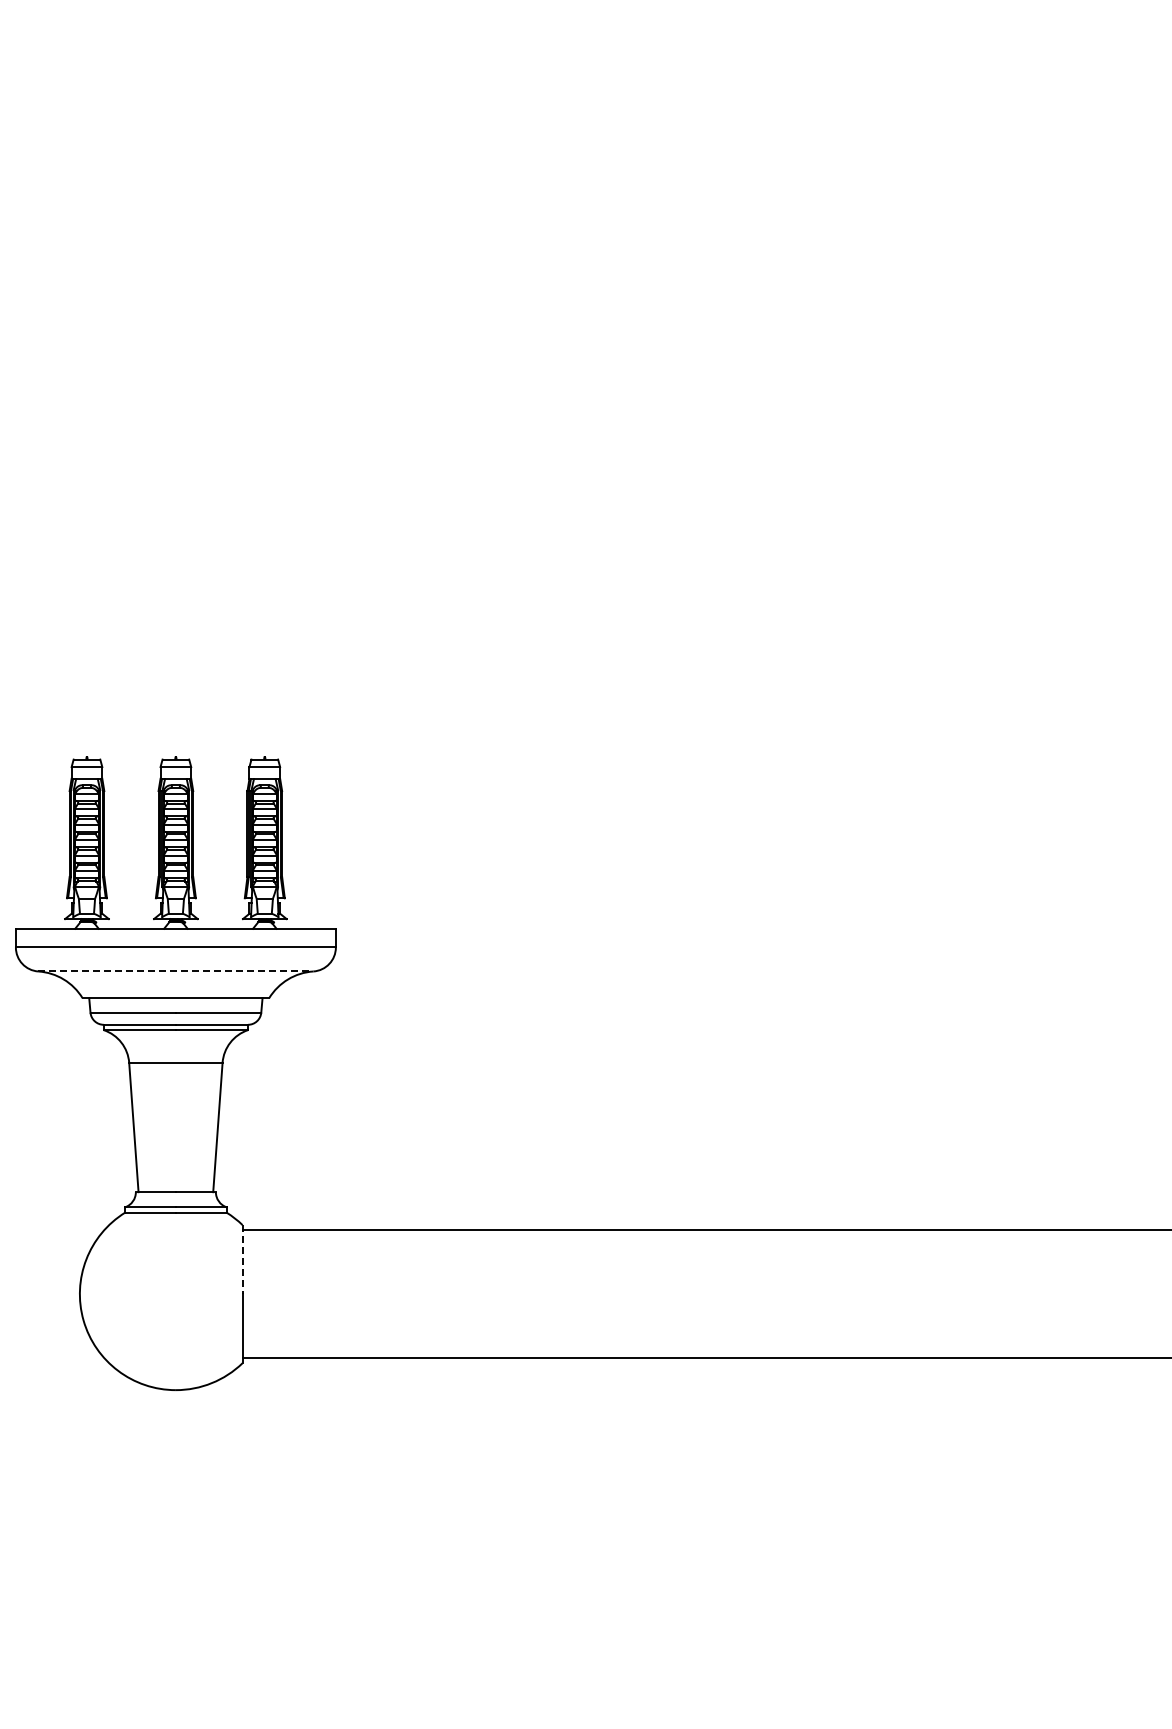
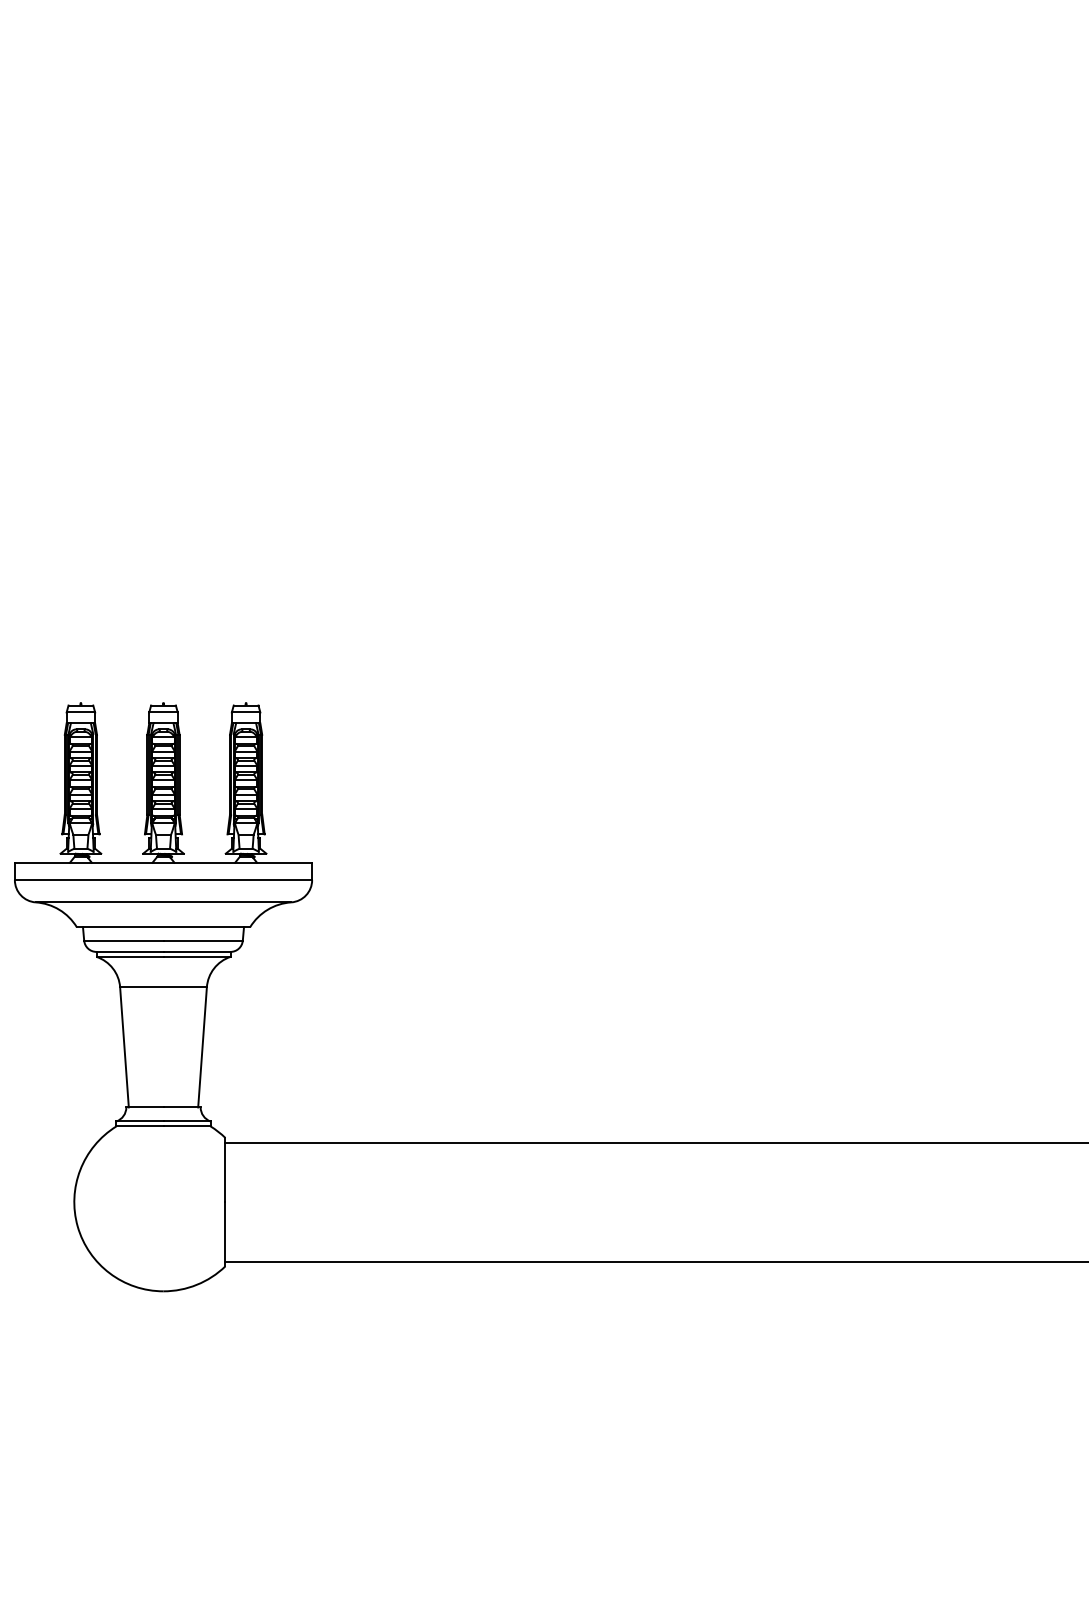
line: (175, 971) -> (163, 902), dashed -> solid
line: (242, 1259) -> (225, 1169), dashed -> solid

